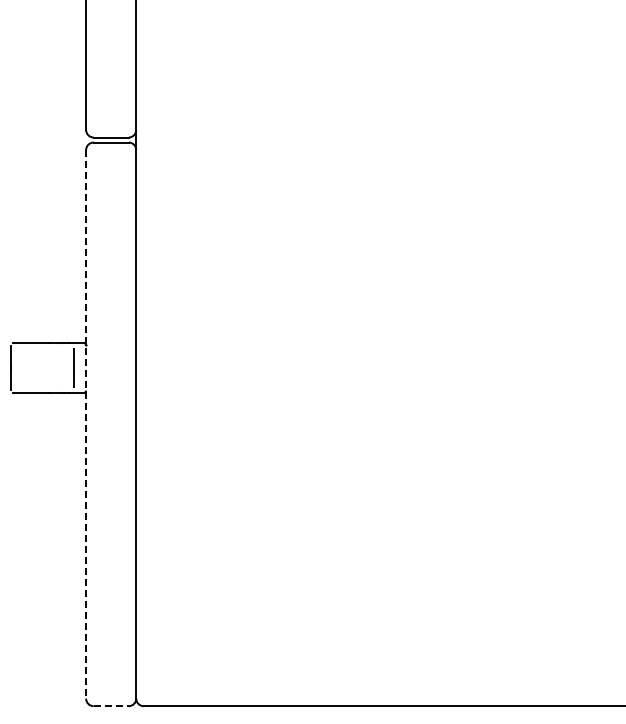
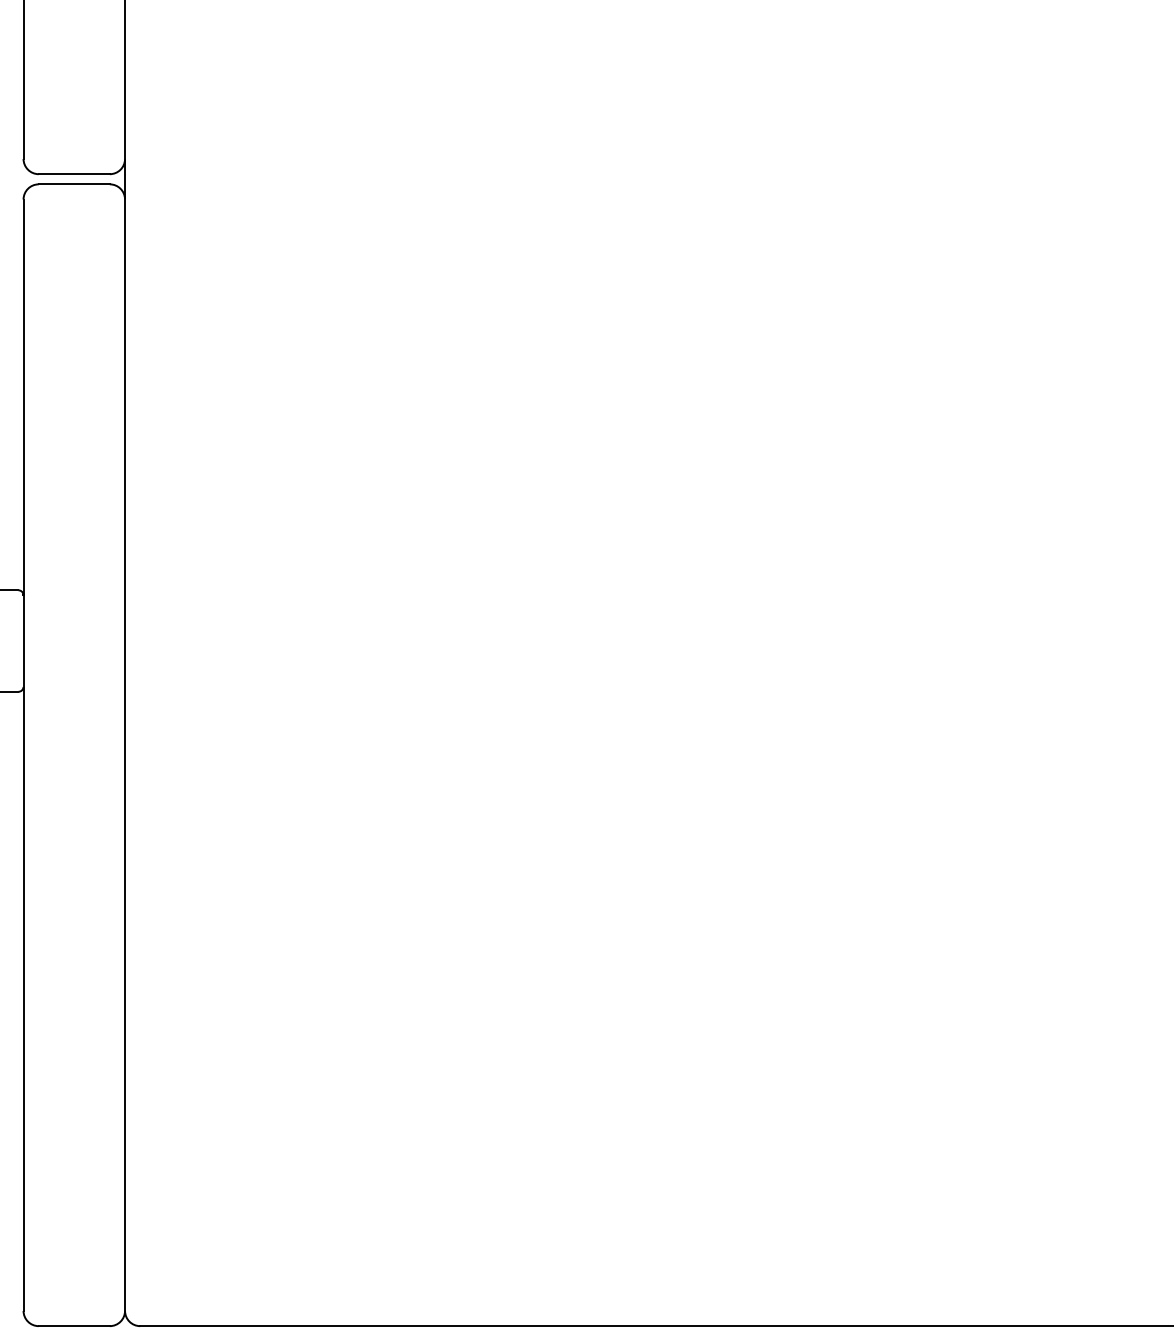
line: (86, 424) -> (24, 755), dashed -> solid
line: (111, 706) -> (74, 1326), dashed -> solid

